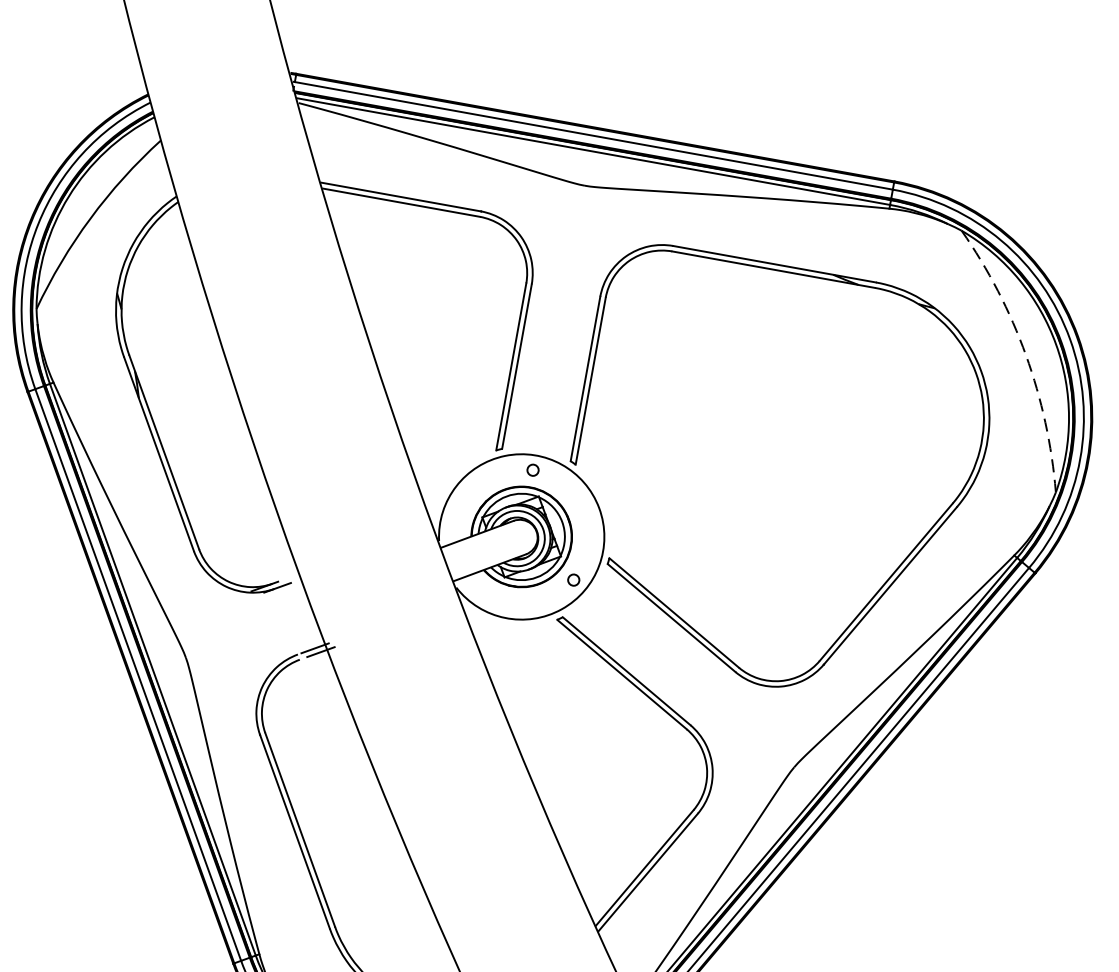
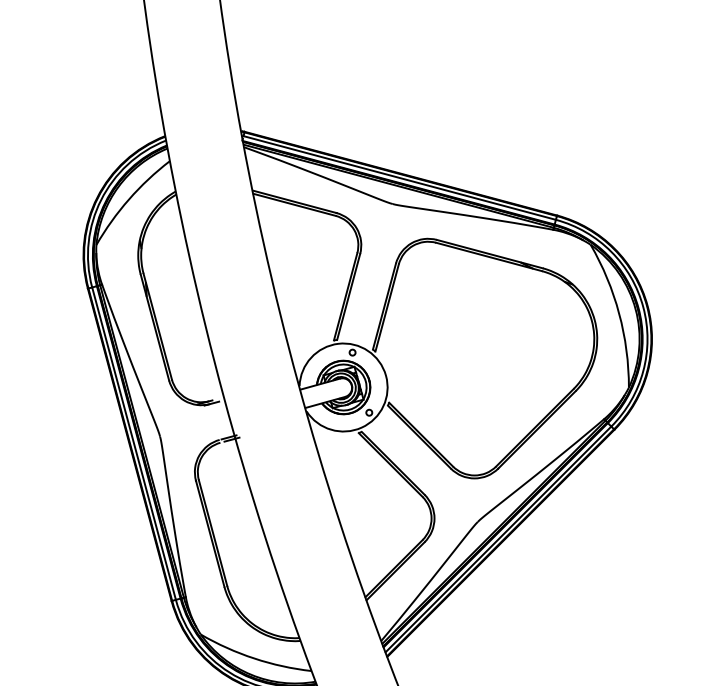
arc: (1026, 355) -> (619, 313), dashed -> solid

